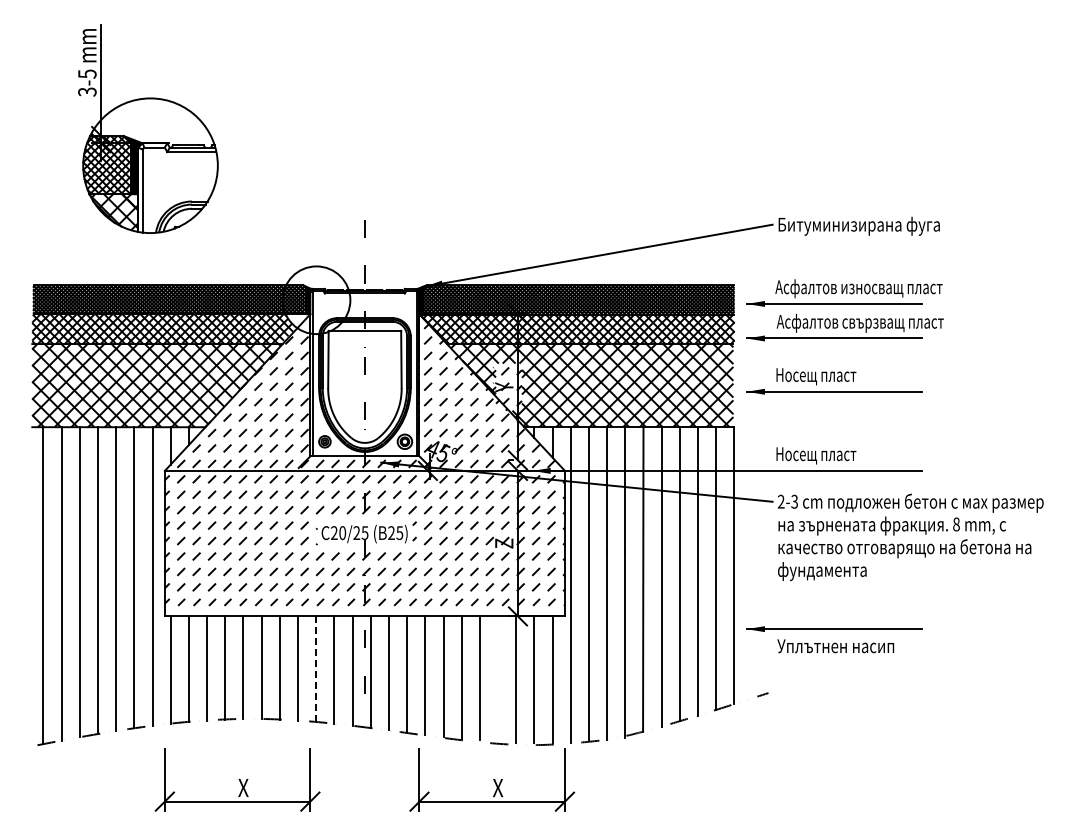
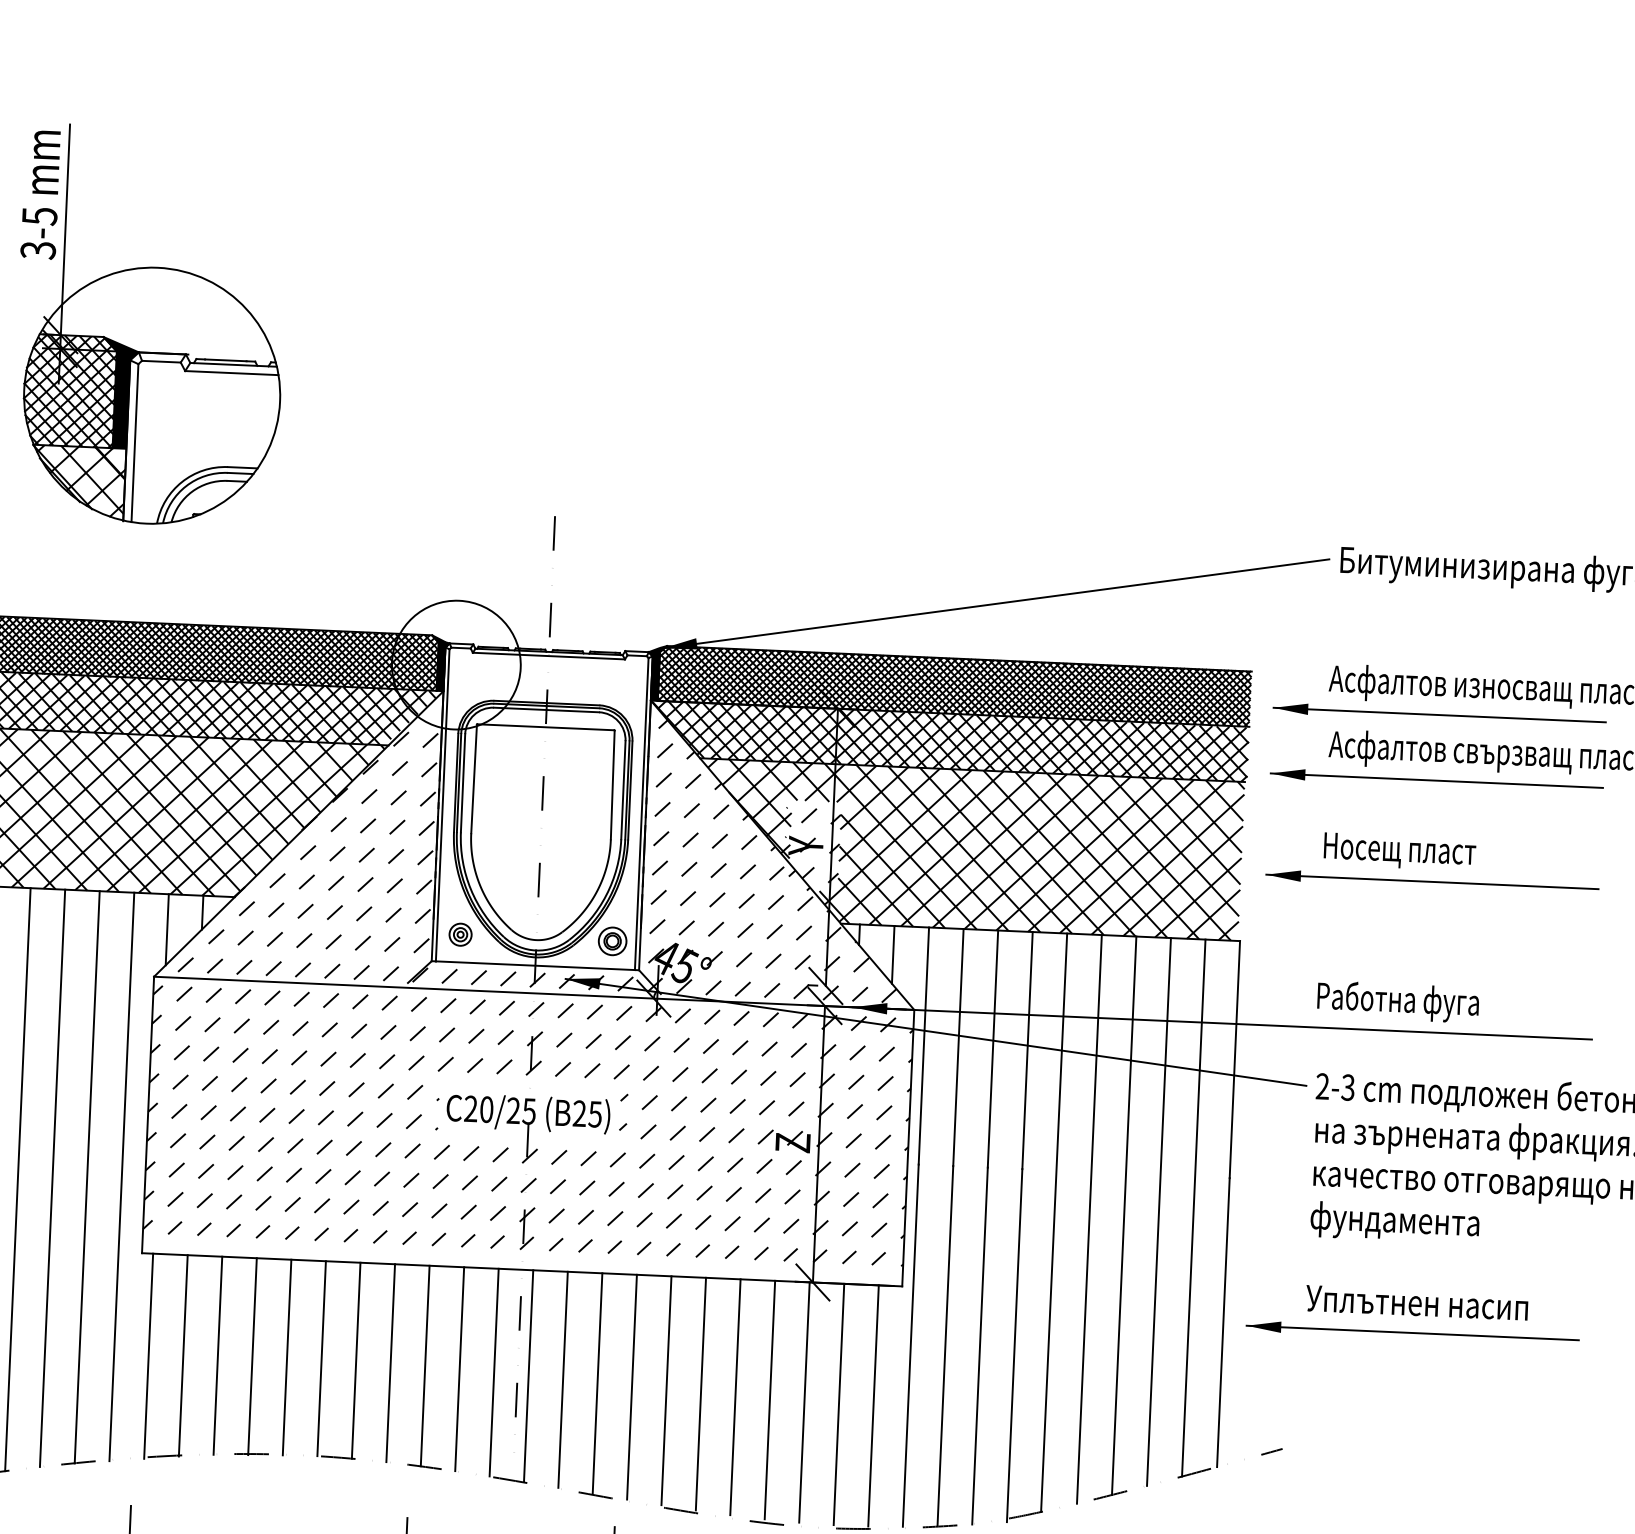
hatch: (296, 320) -> (416, 701), added
text: (819, 455) -> (1399, 1001), Носещ пласт -> Работна фуга
text: (835, 646) -> (1416, 1303), moved
line: (316, 669) -> (425, 1366), dashed -> solid
line: (498, 678) -> (770, 1398), added

